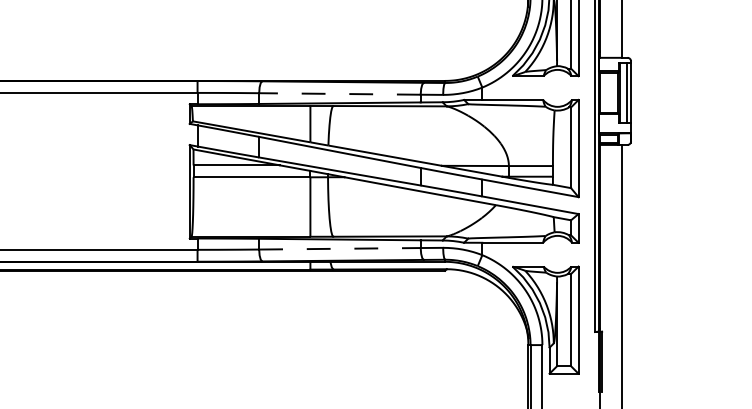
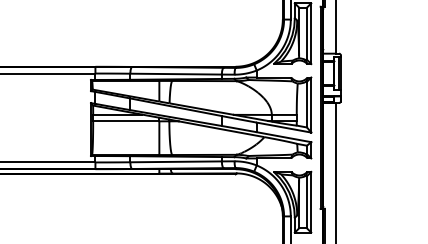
line: (340, 94) -> (176, 74), dashed -> solid
line: (340, 248) -> (176, 161), dashed -> solid

